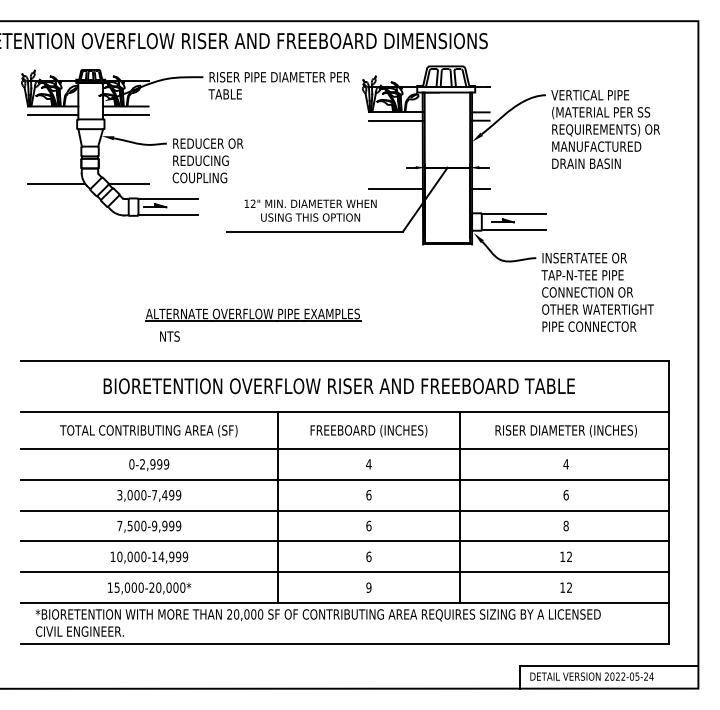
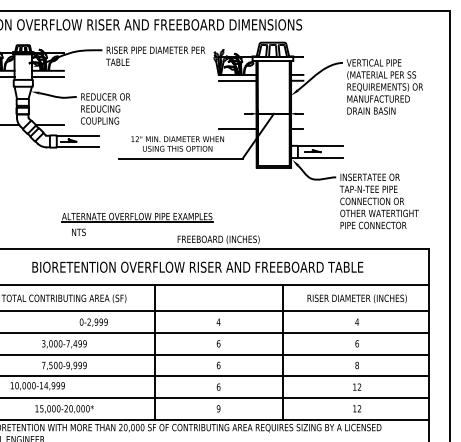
text: (368, 431) -> (218, 240), moved
text: (149, 464) -> (94, 322), moved
text: (149, 557) -> (37, 386), moved

